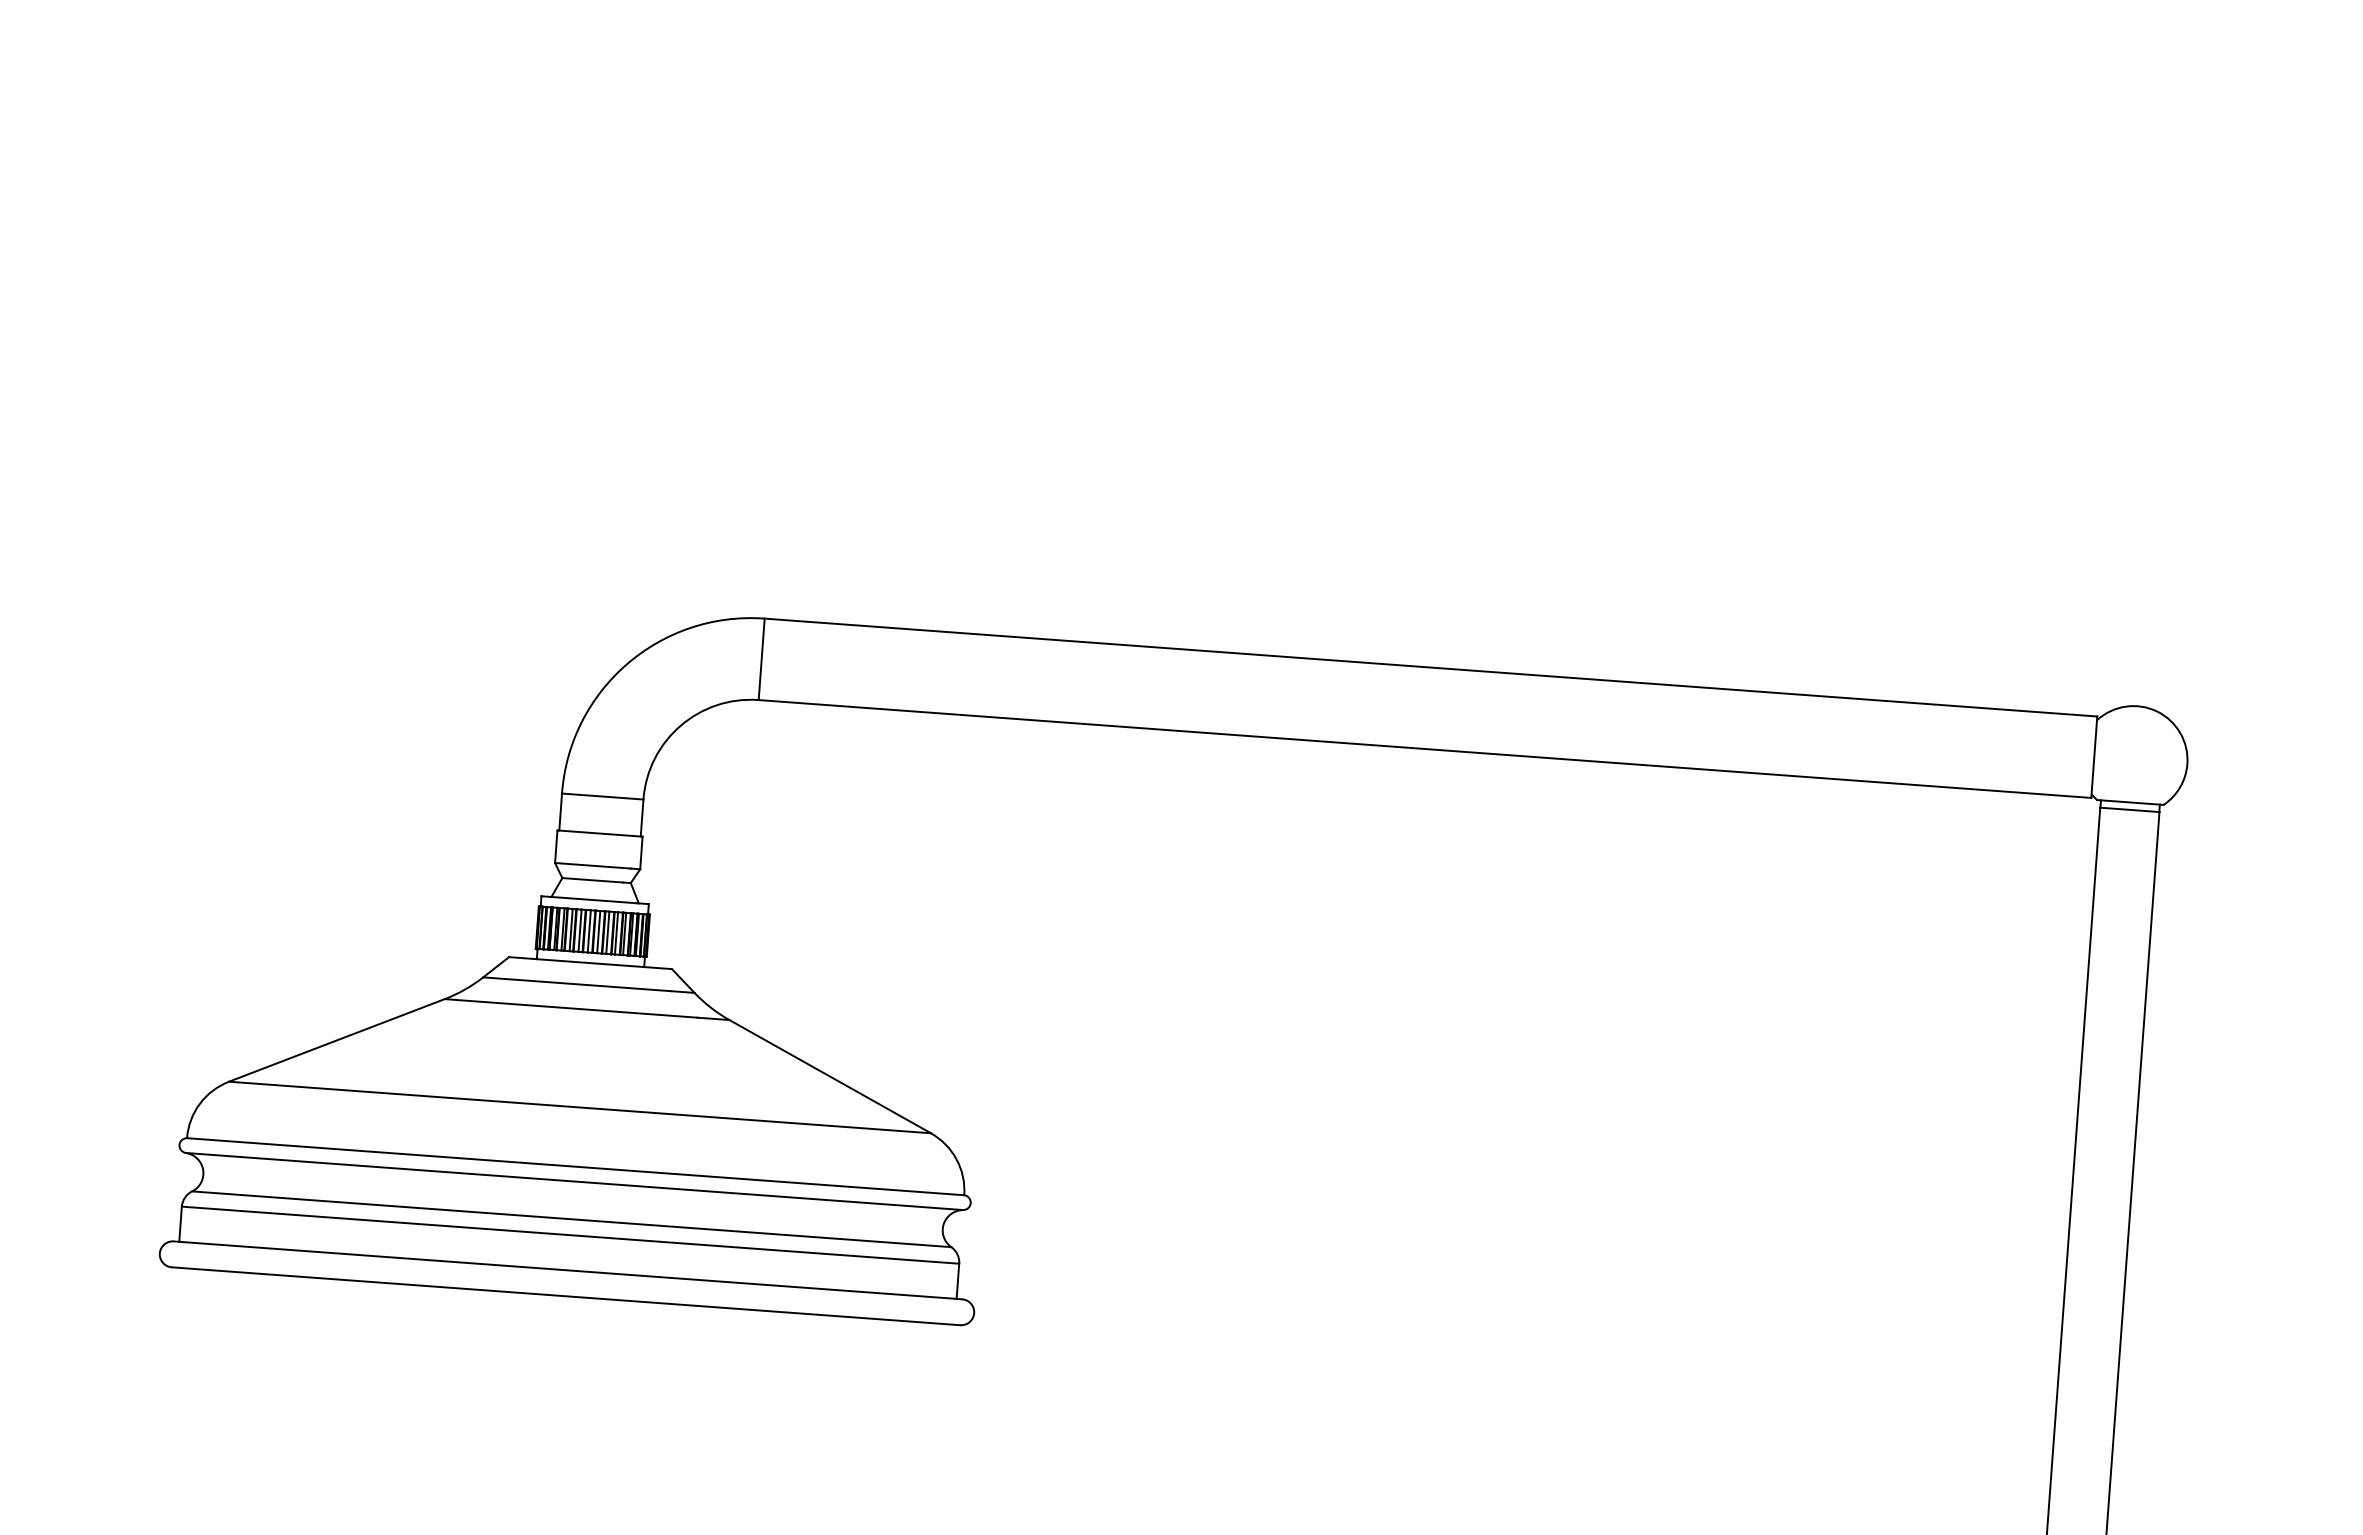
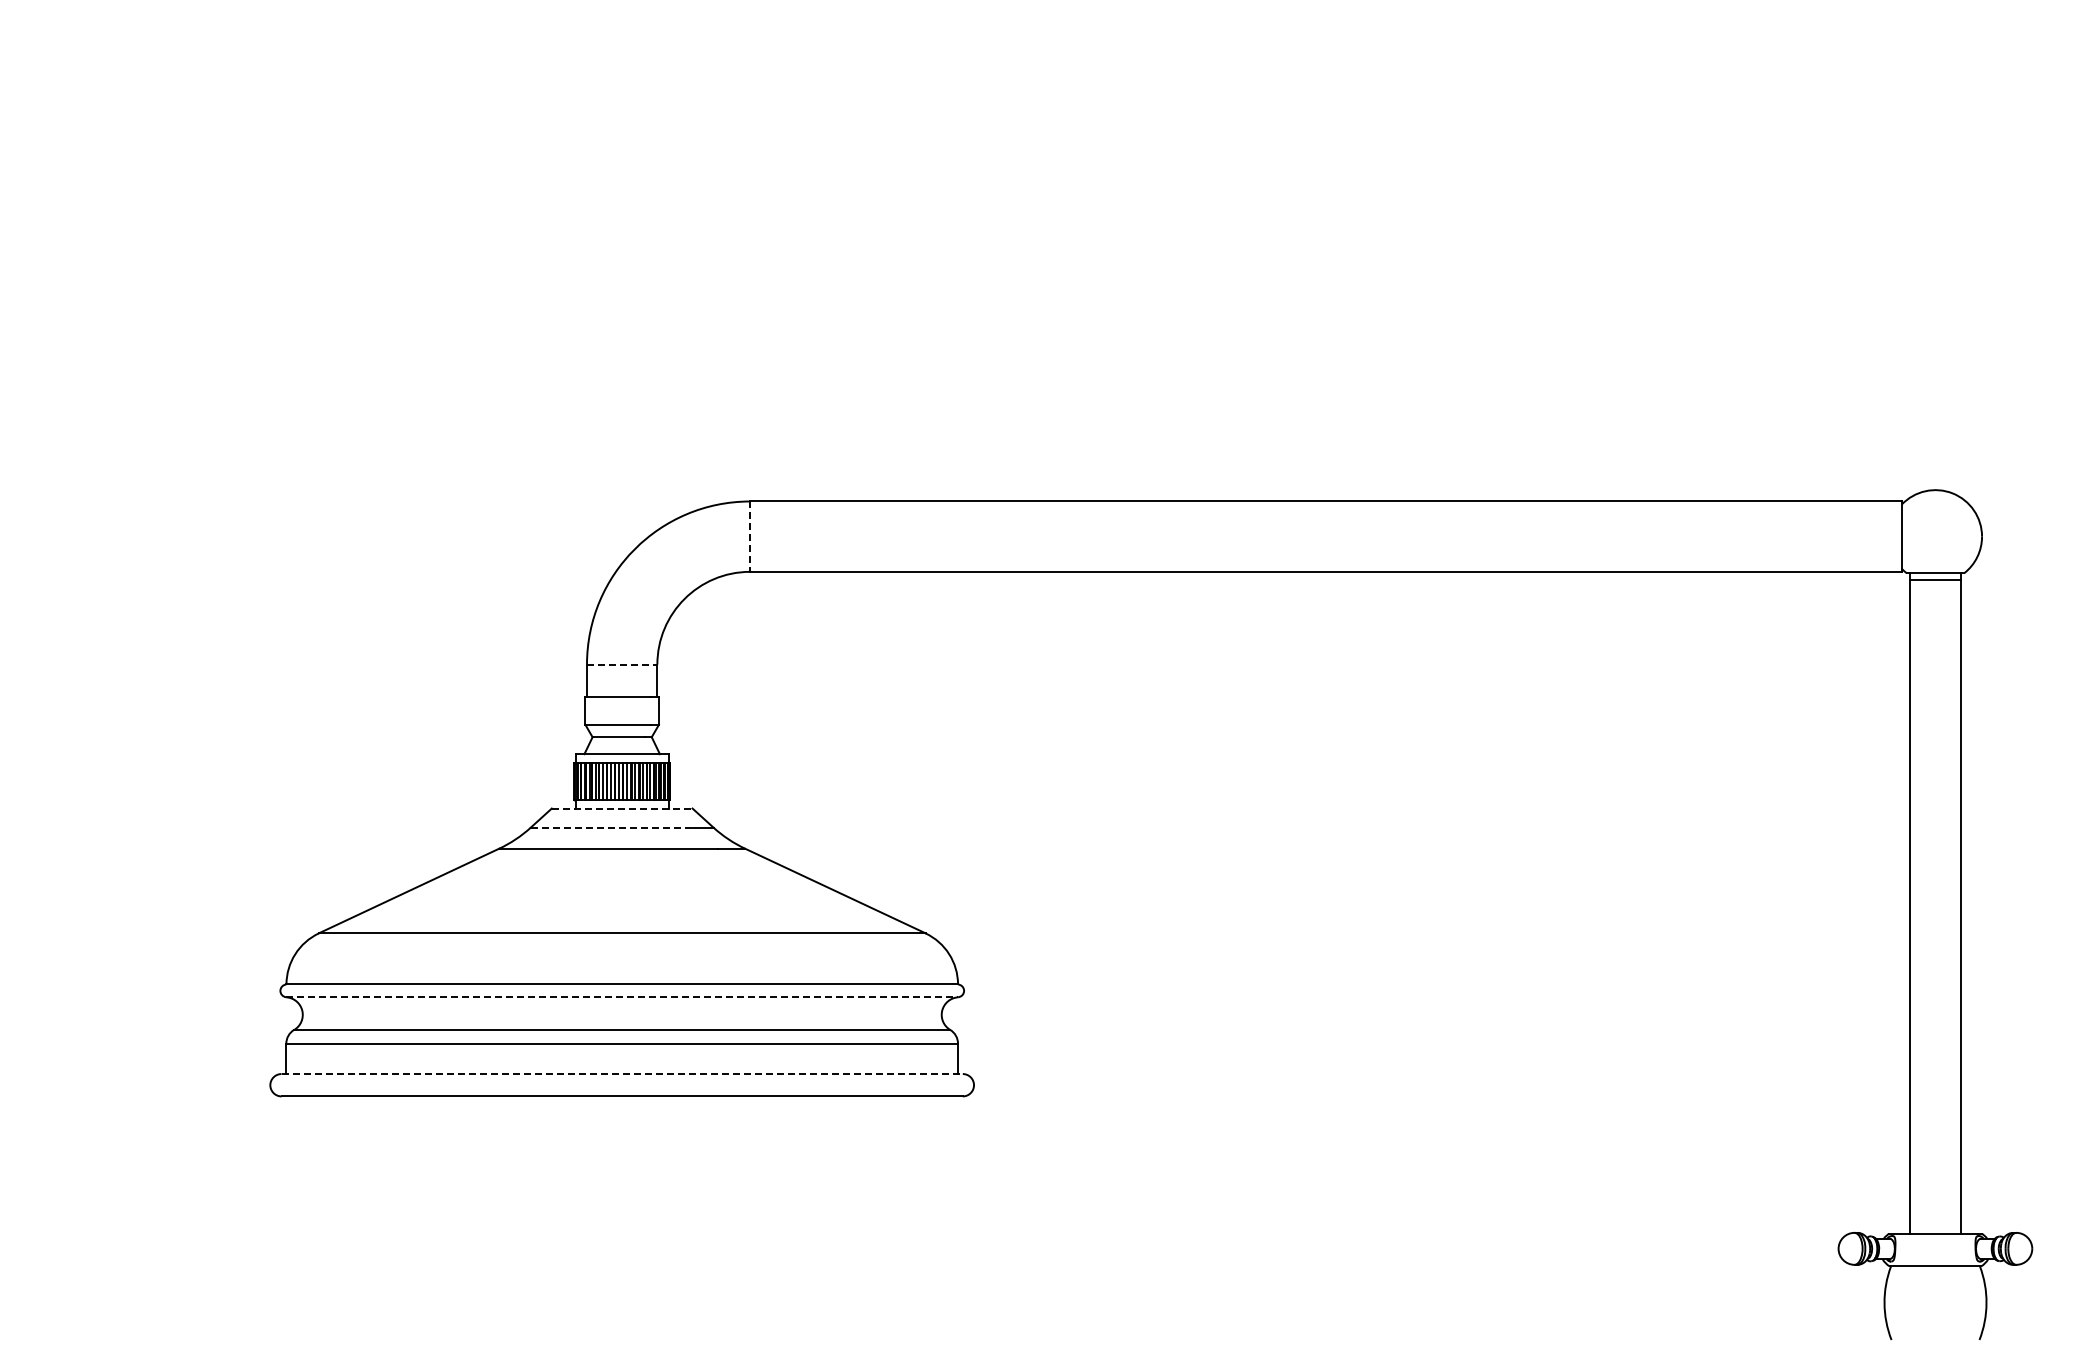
line: (762, 660) -> (750, 537), solid -> dashed
line: (603, 796) -> (622, 664), solid -> dashed
line: (590, 963) -> (622, 808), solid -> dashed
line: (577, 984) -> (612, 827), solid -> dashed
line: (574, 1181) -> (622, 997), solid -> dashed
line: (568, 1270) -> (622, 1074), solid -> dashed

